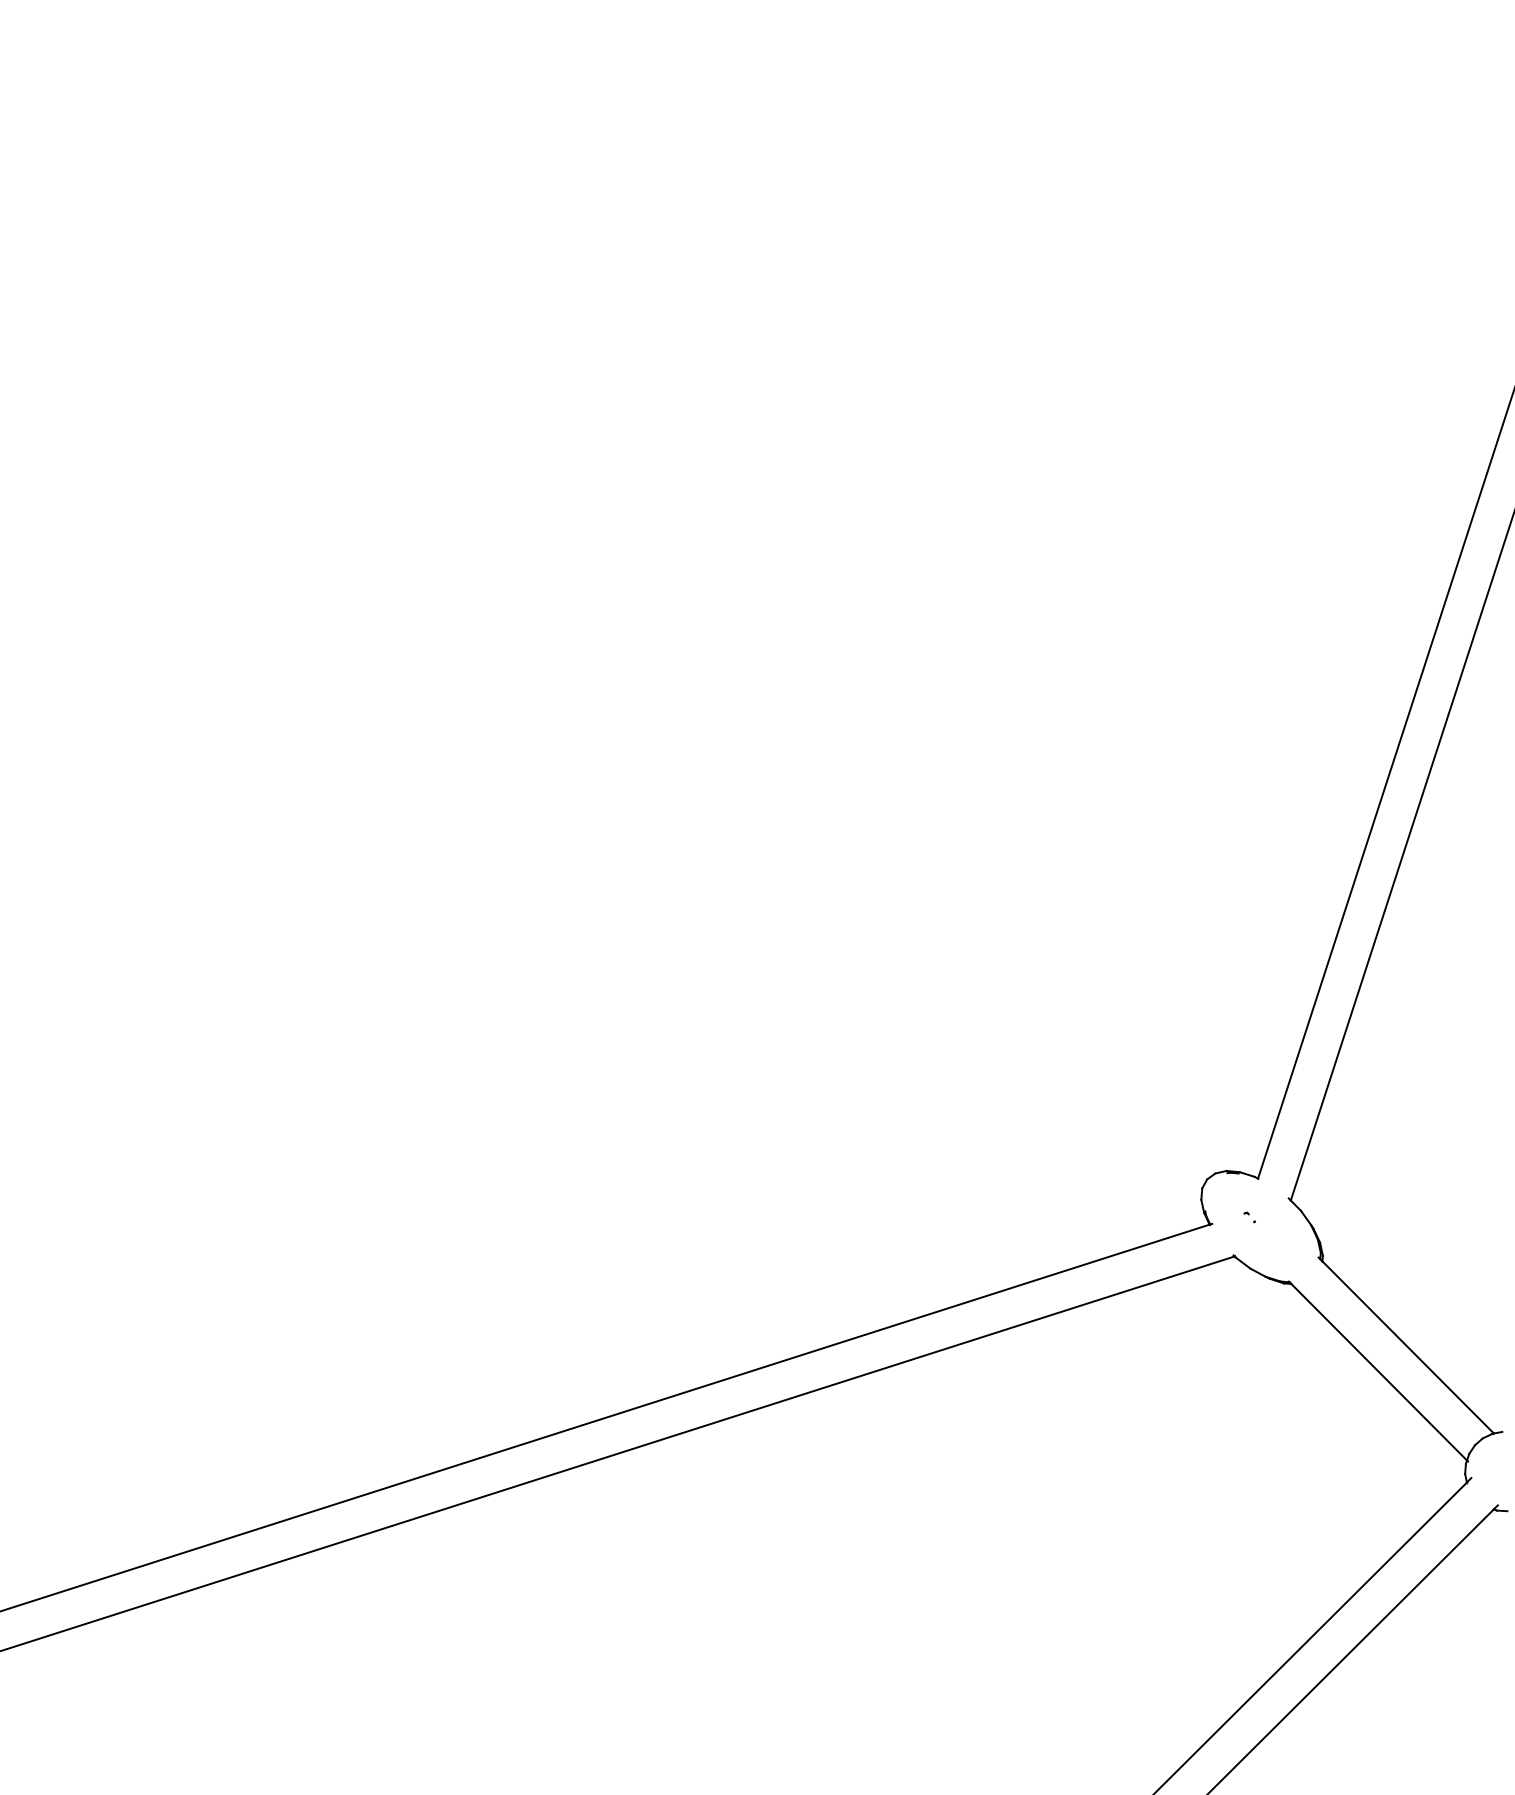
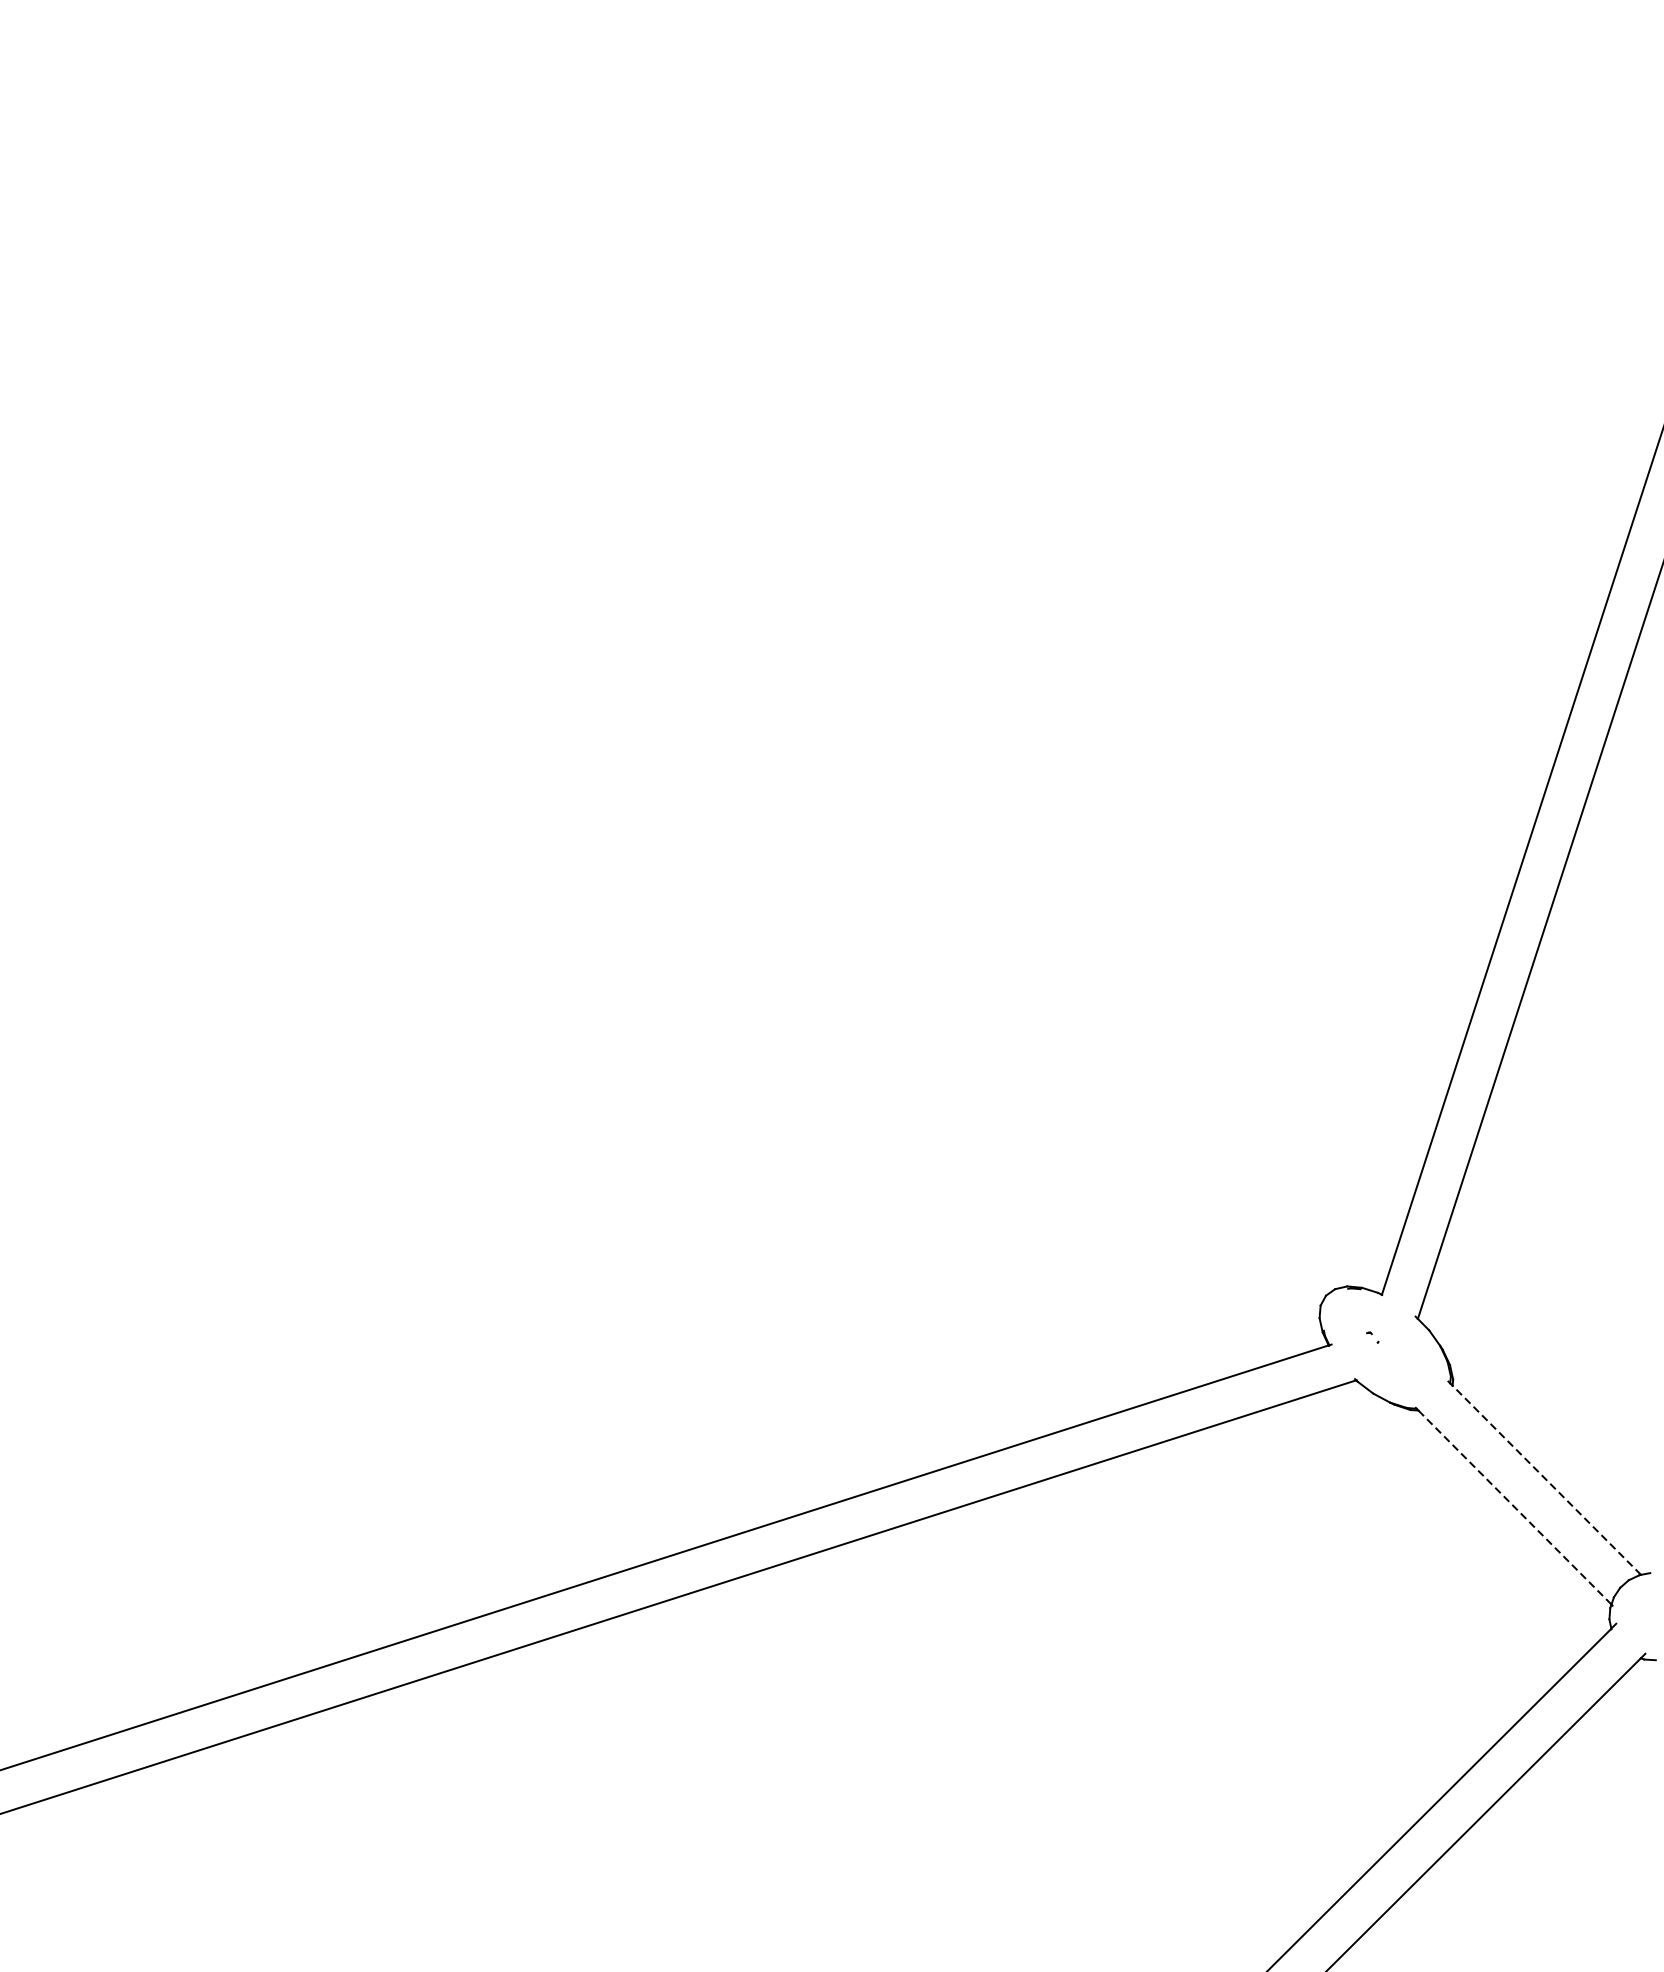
line: (1407, 1347) -> (1546, 1480), solid -> dashed
line: (1379, 1372) -> (1515, 1507), solid -> dashed

